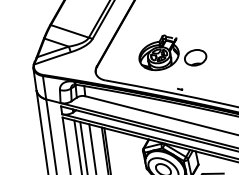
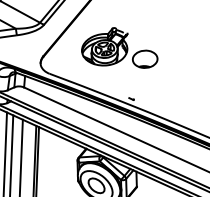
part: (172, 52) -> (120, 48), moved

